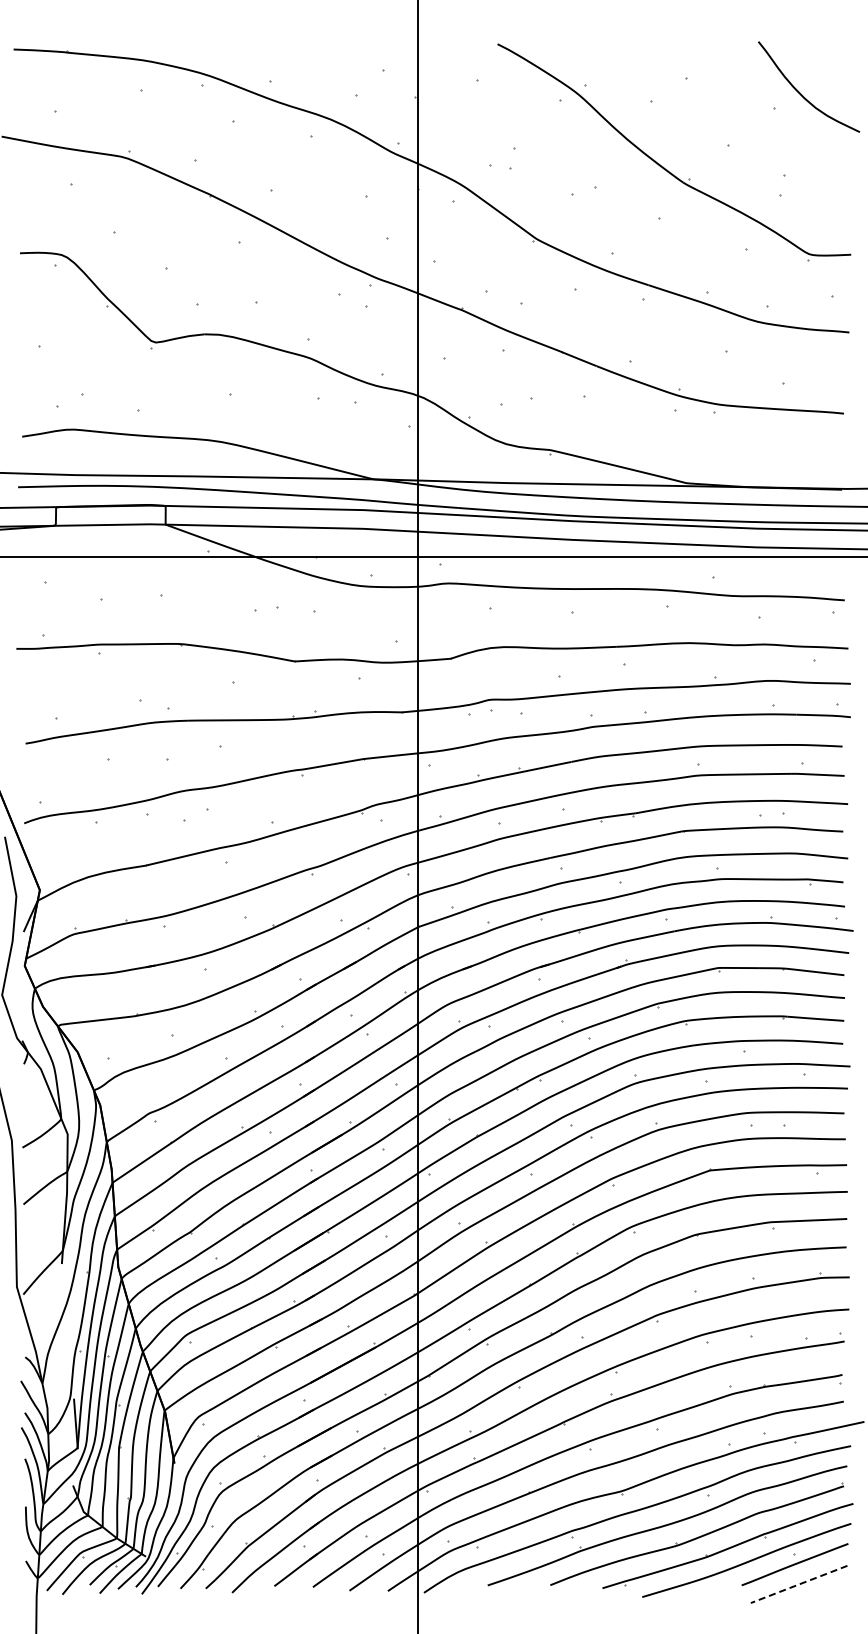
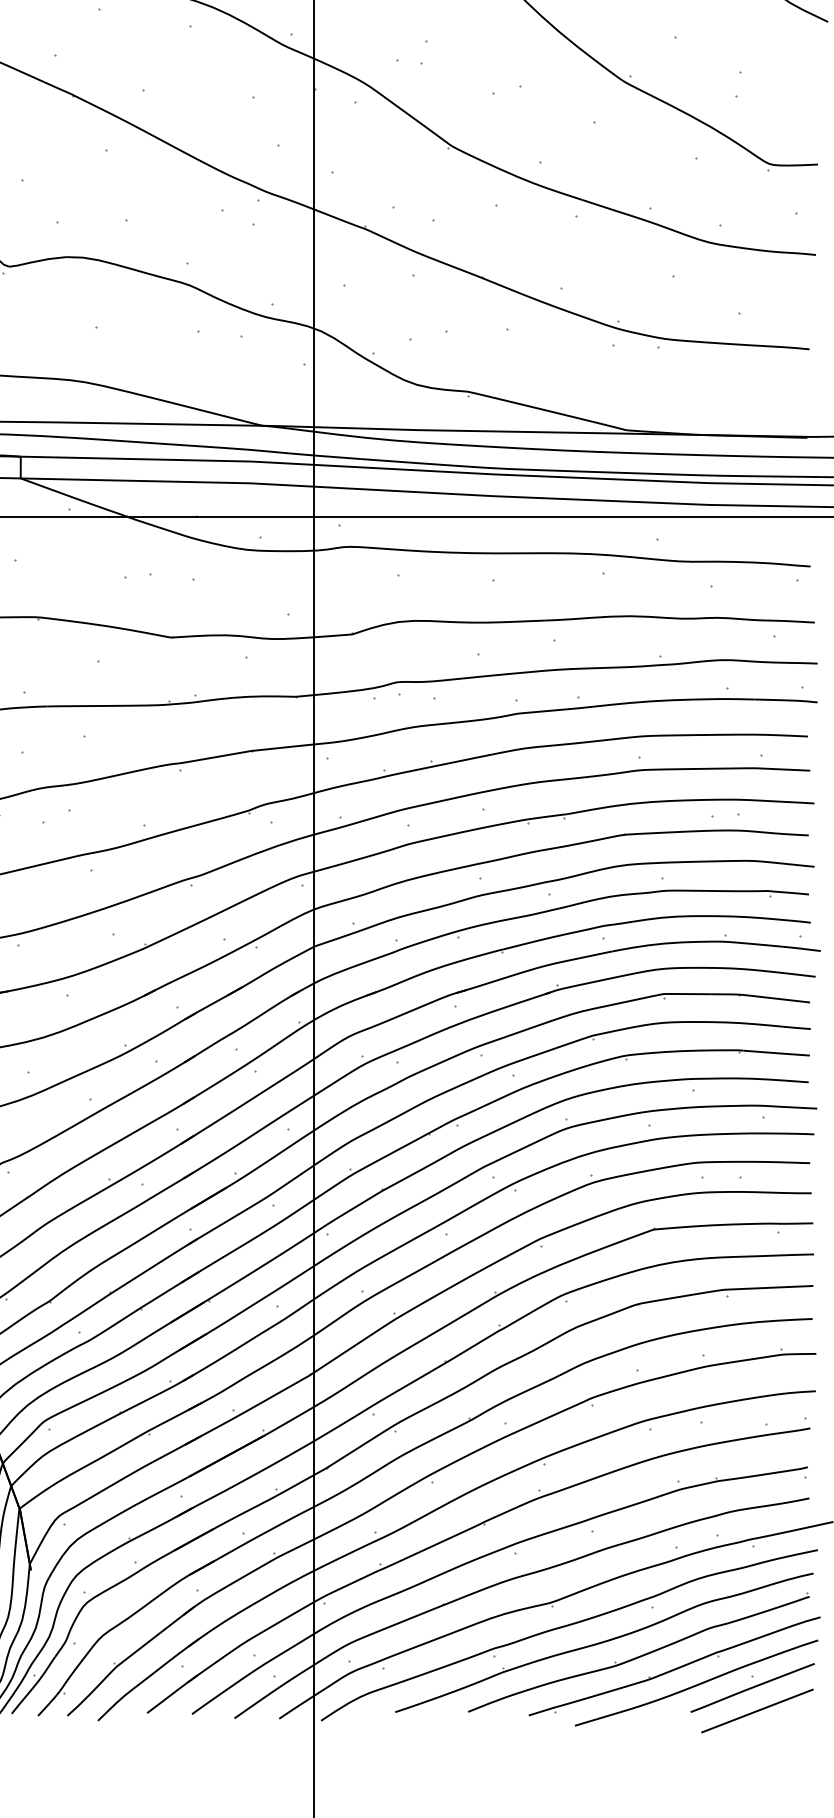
line: (799, 1584) -> (757, 1711), dashed -> solid

